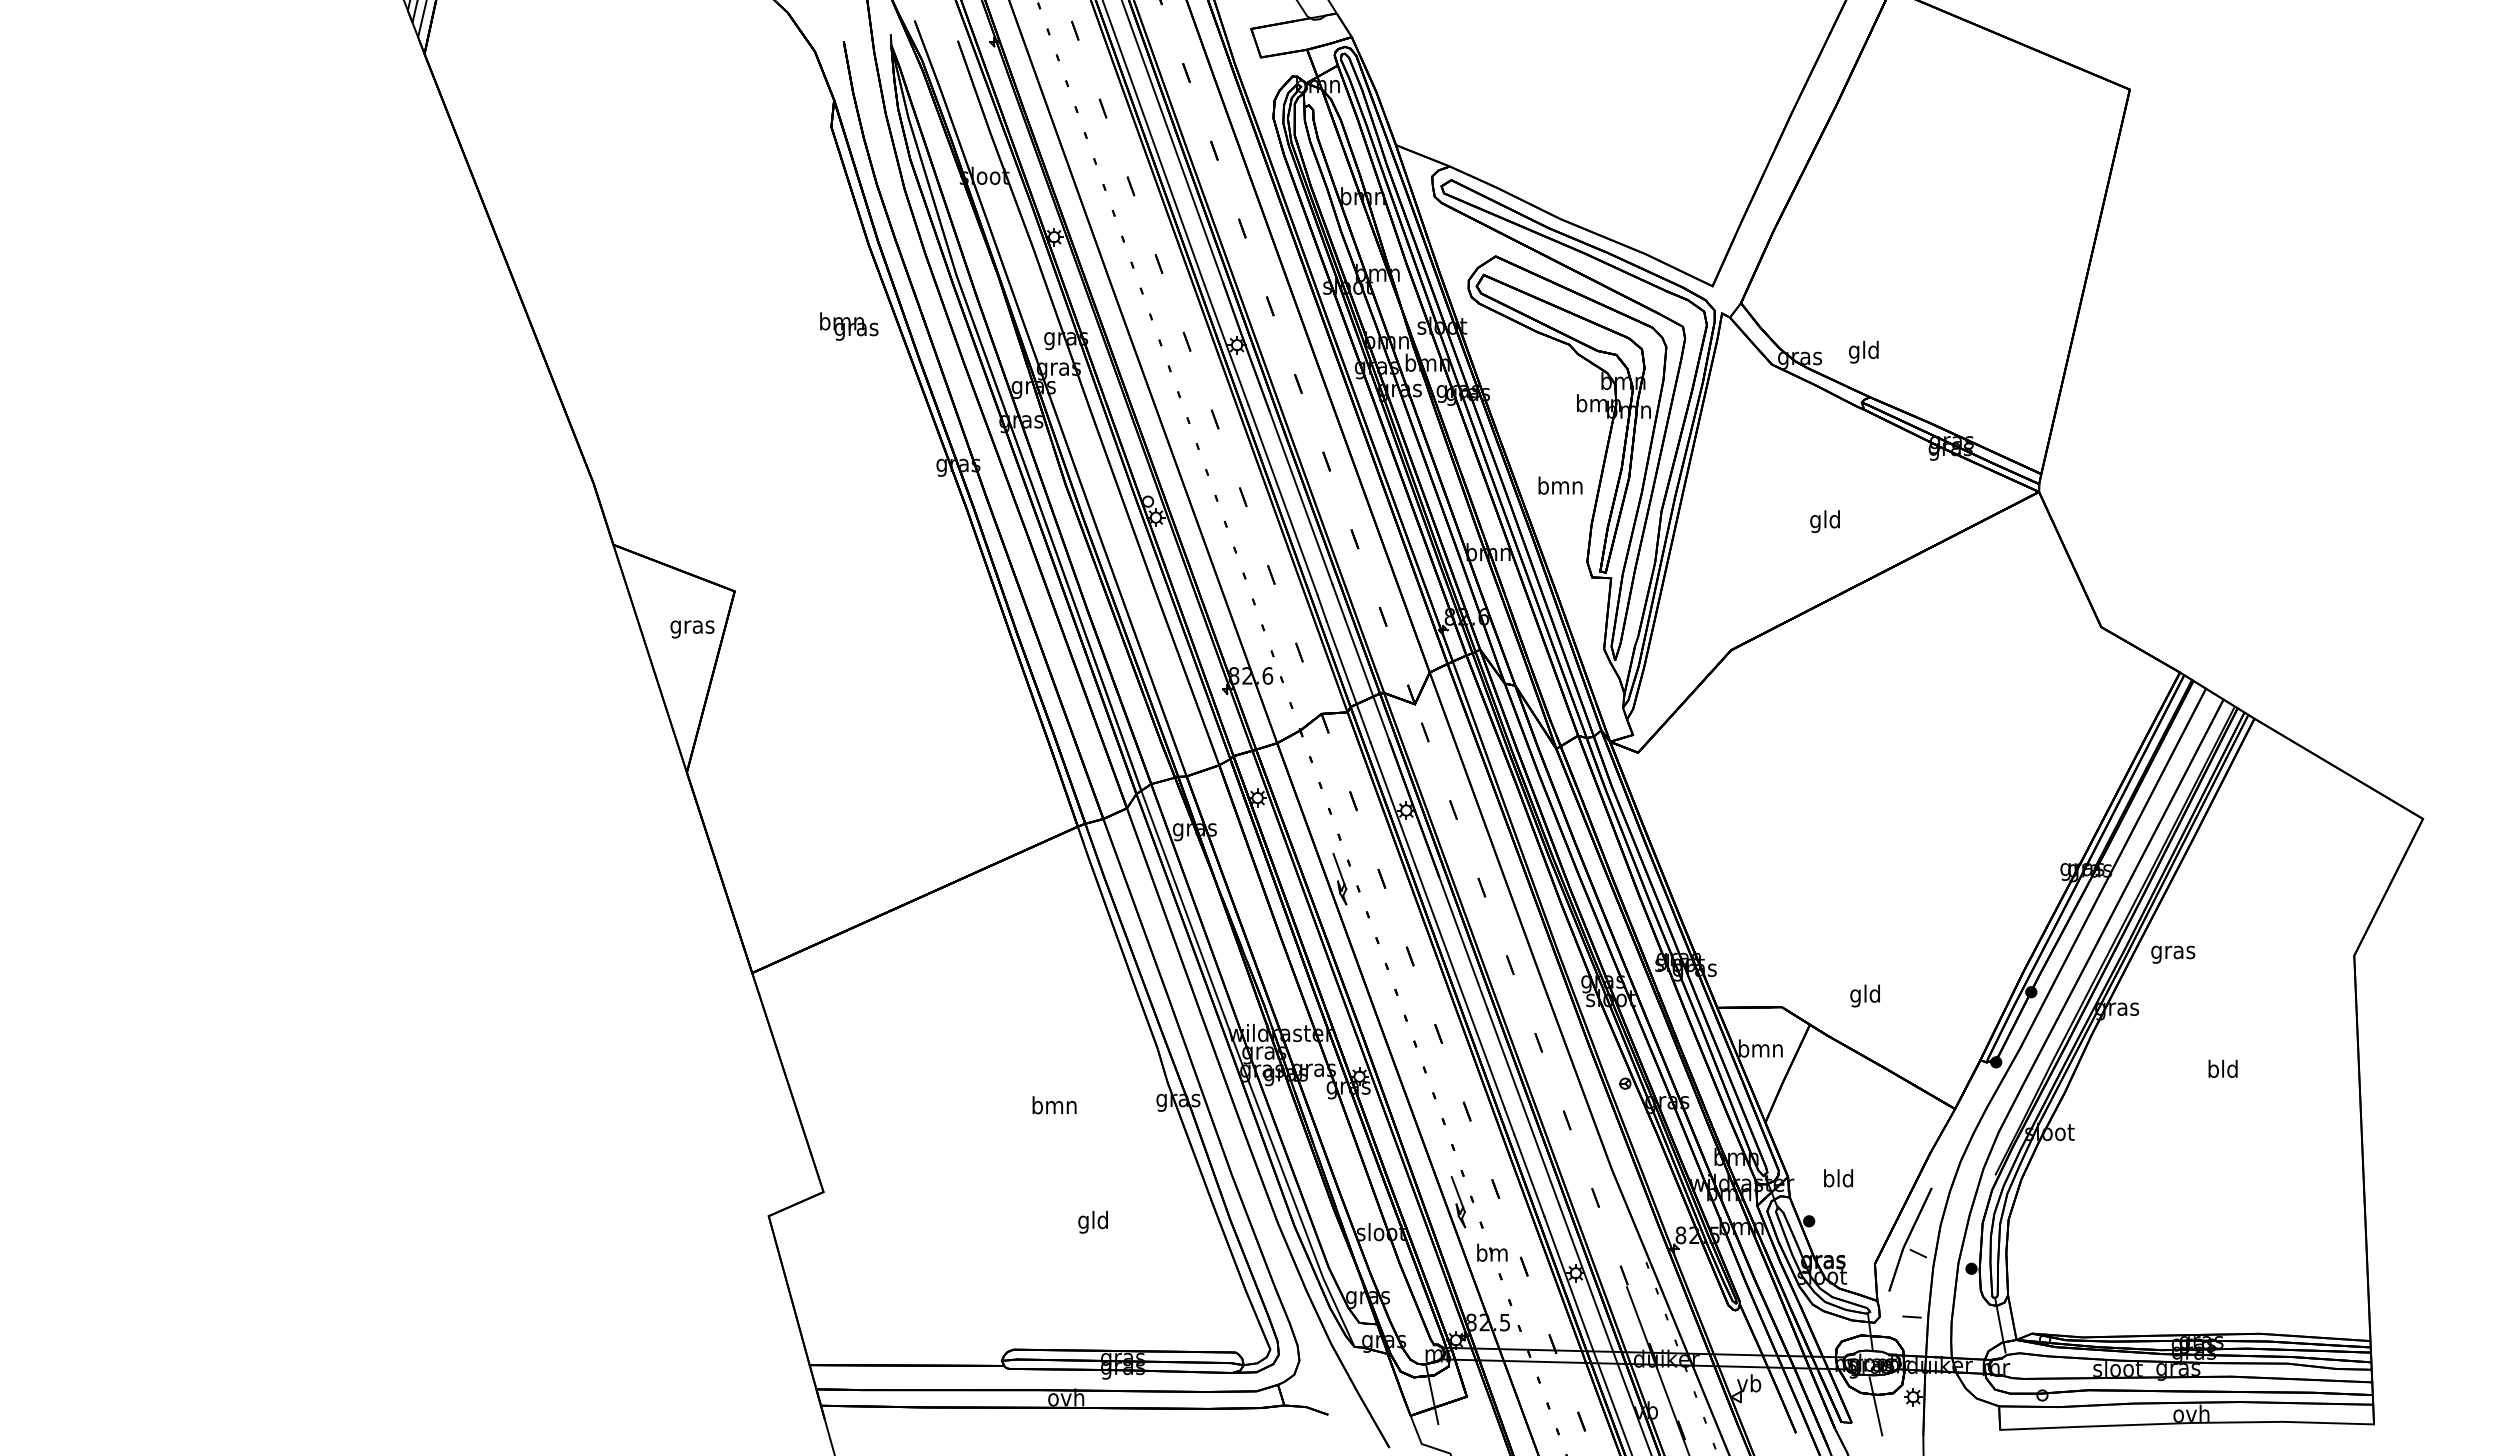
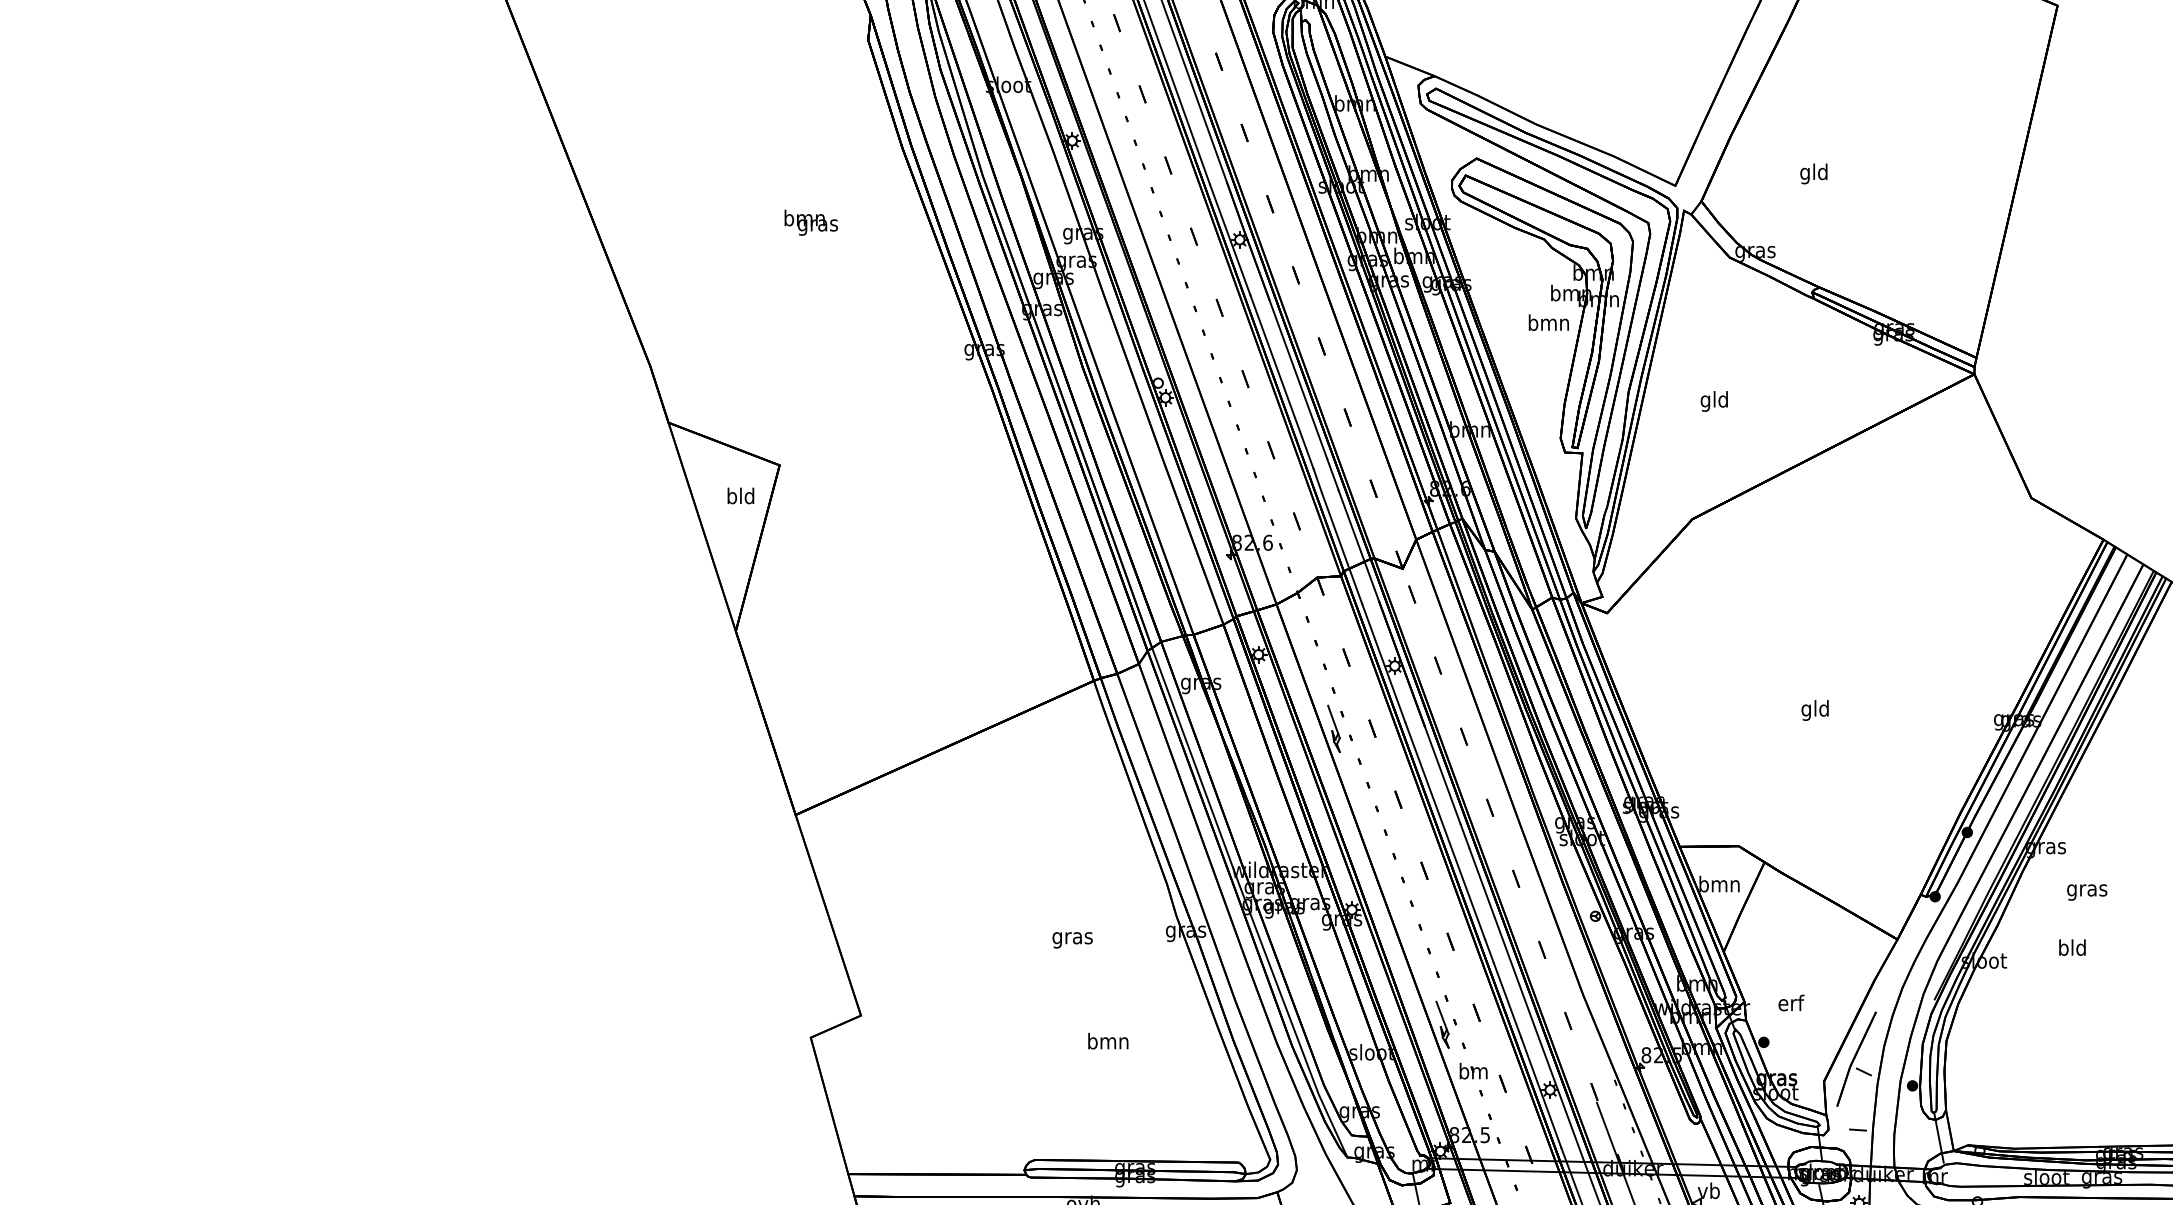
text: (849, 326) -> (811, 222), moved
text: (1863, 351) -> (1813, 173), moved
text: (1560, 485) -> (1548, 322), moved
text: (1824, 521) -> (1713, 401), moved
text: (692, 626) -> (740, 497), gras -> bld
text: (2173, 954) -> (2087, 892), moved
text: (1864, 995) -> (1814, 710), moved
text: (2222, 1068) -> (2071, 947), moved
text: (1054, 1107) -> (1072, 938), bmn -> gras
text: (1838, 1178) -> (1790, 1003), bld -> erf
text: (1093, 1222) -> (1108, 1043), gld -> bmn

